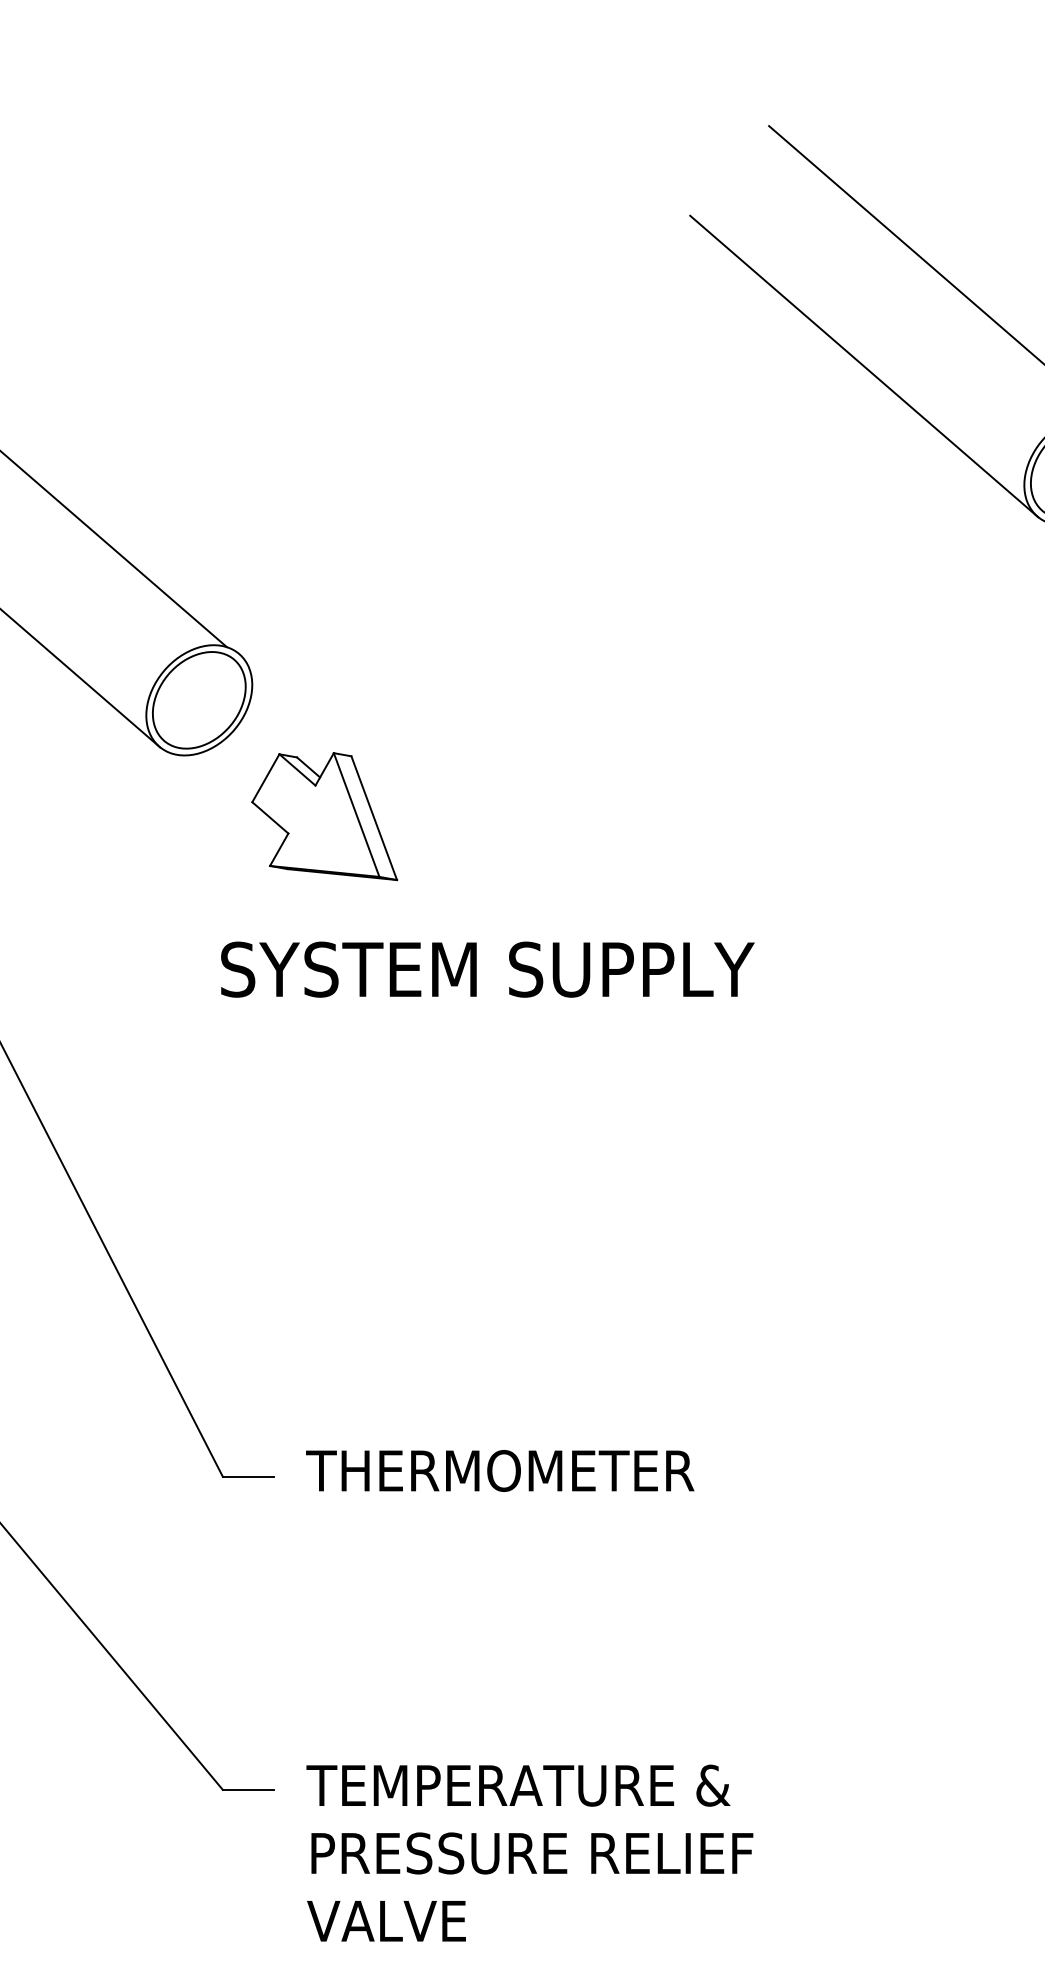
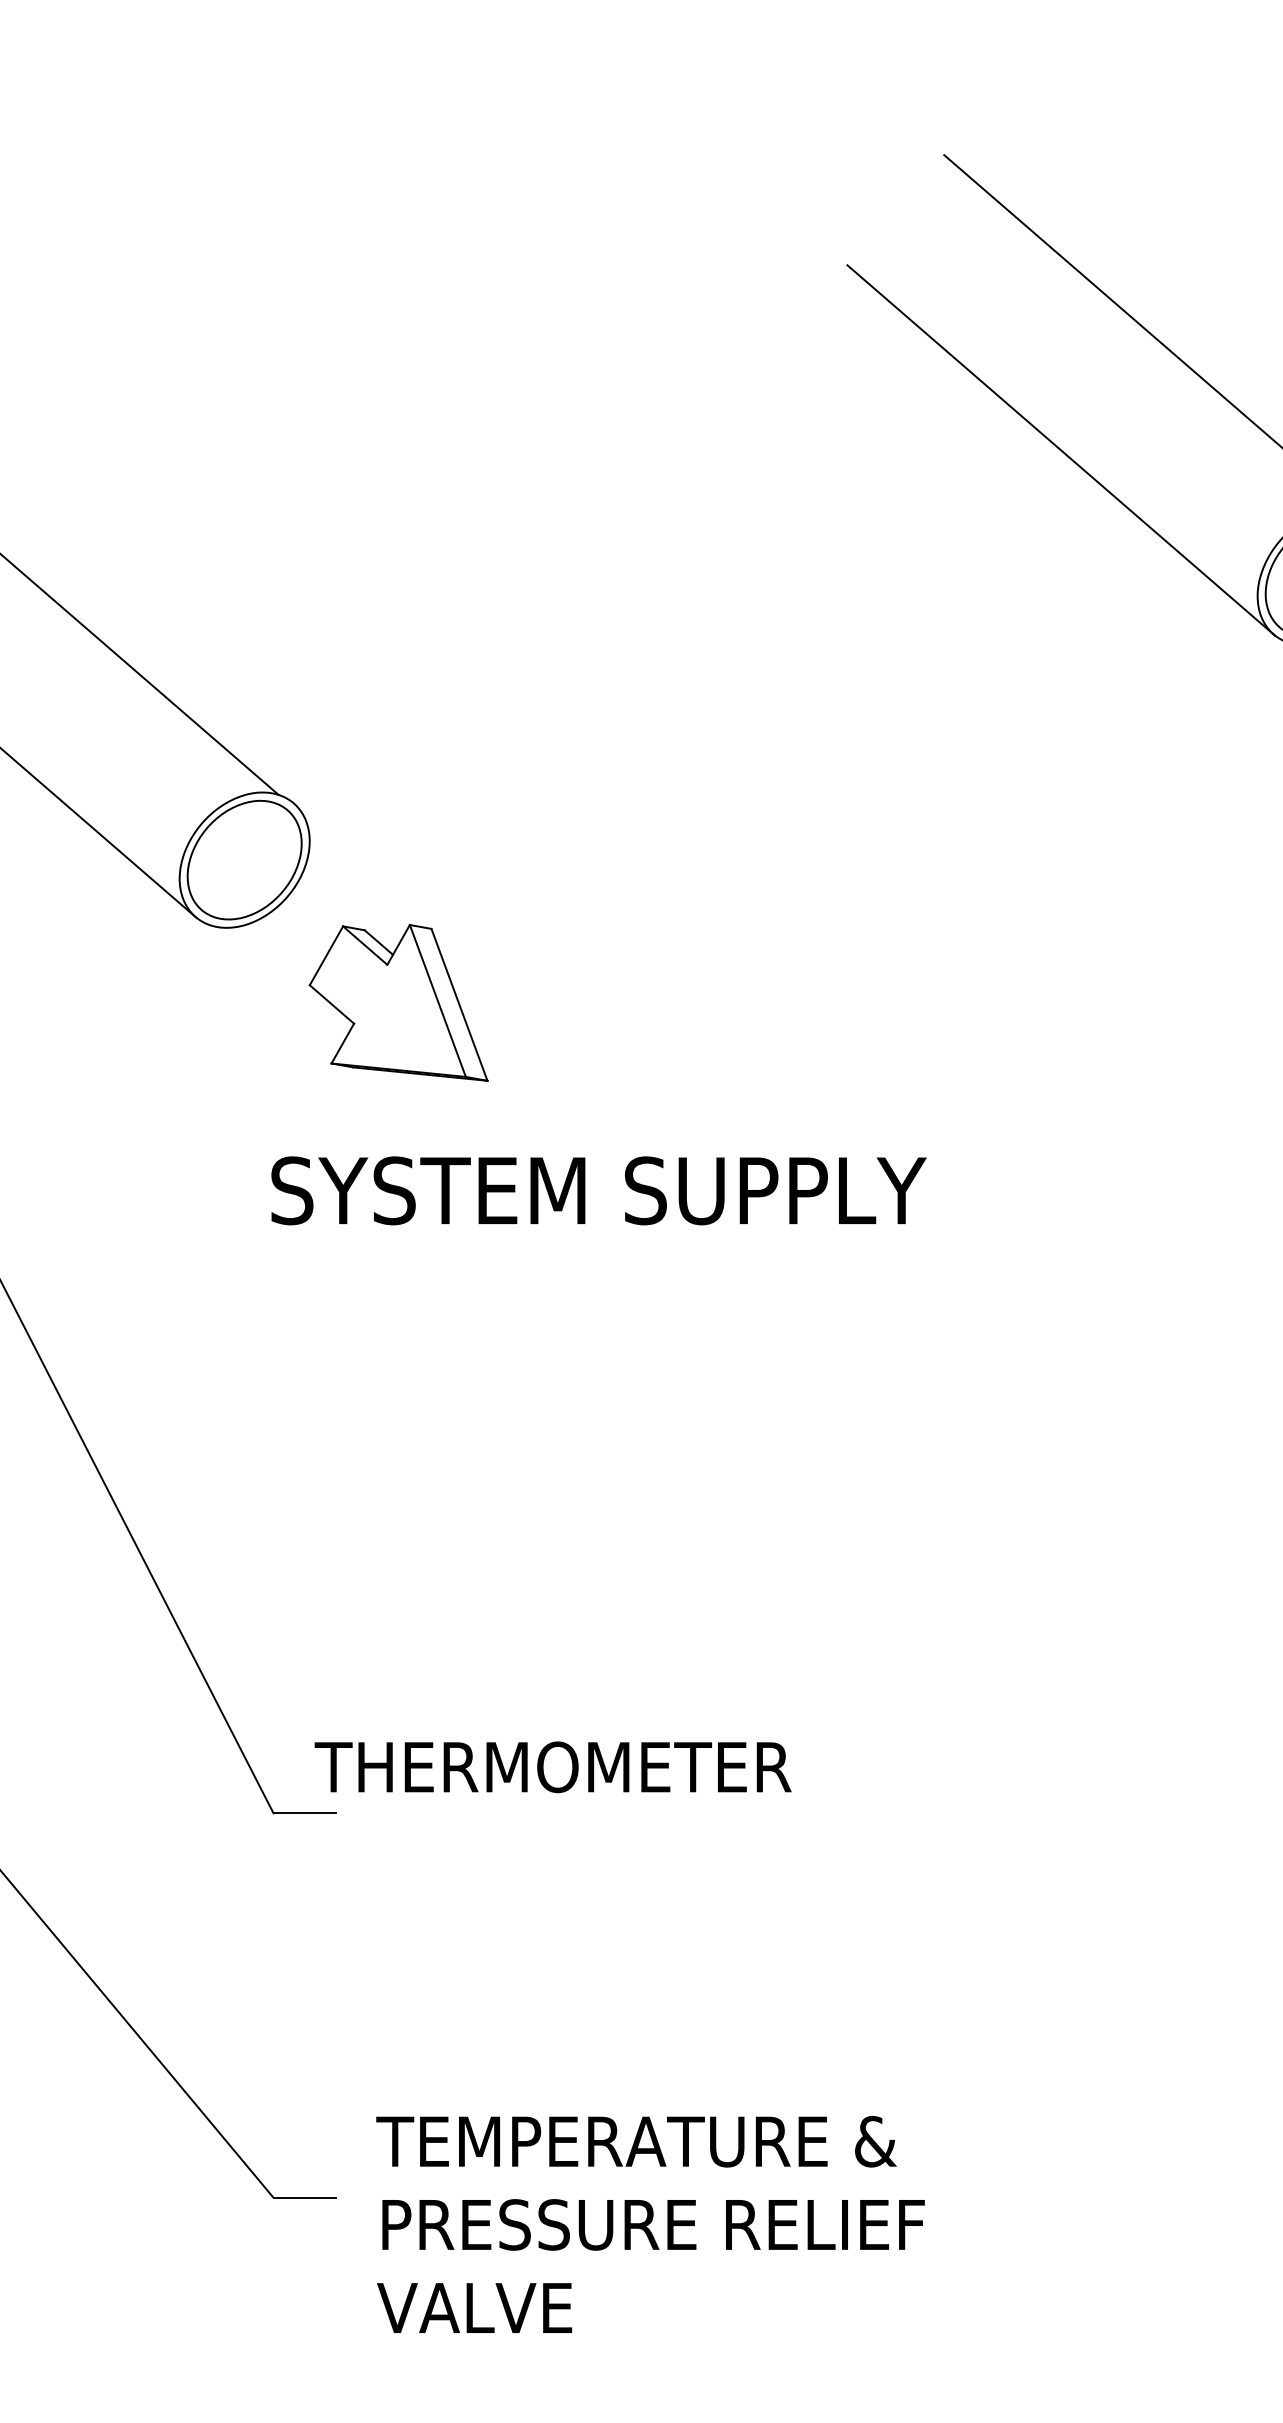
text: (499, 1471) -> (552, 1767), moved
text: (529, 1852) -> (650, 2223), moved

